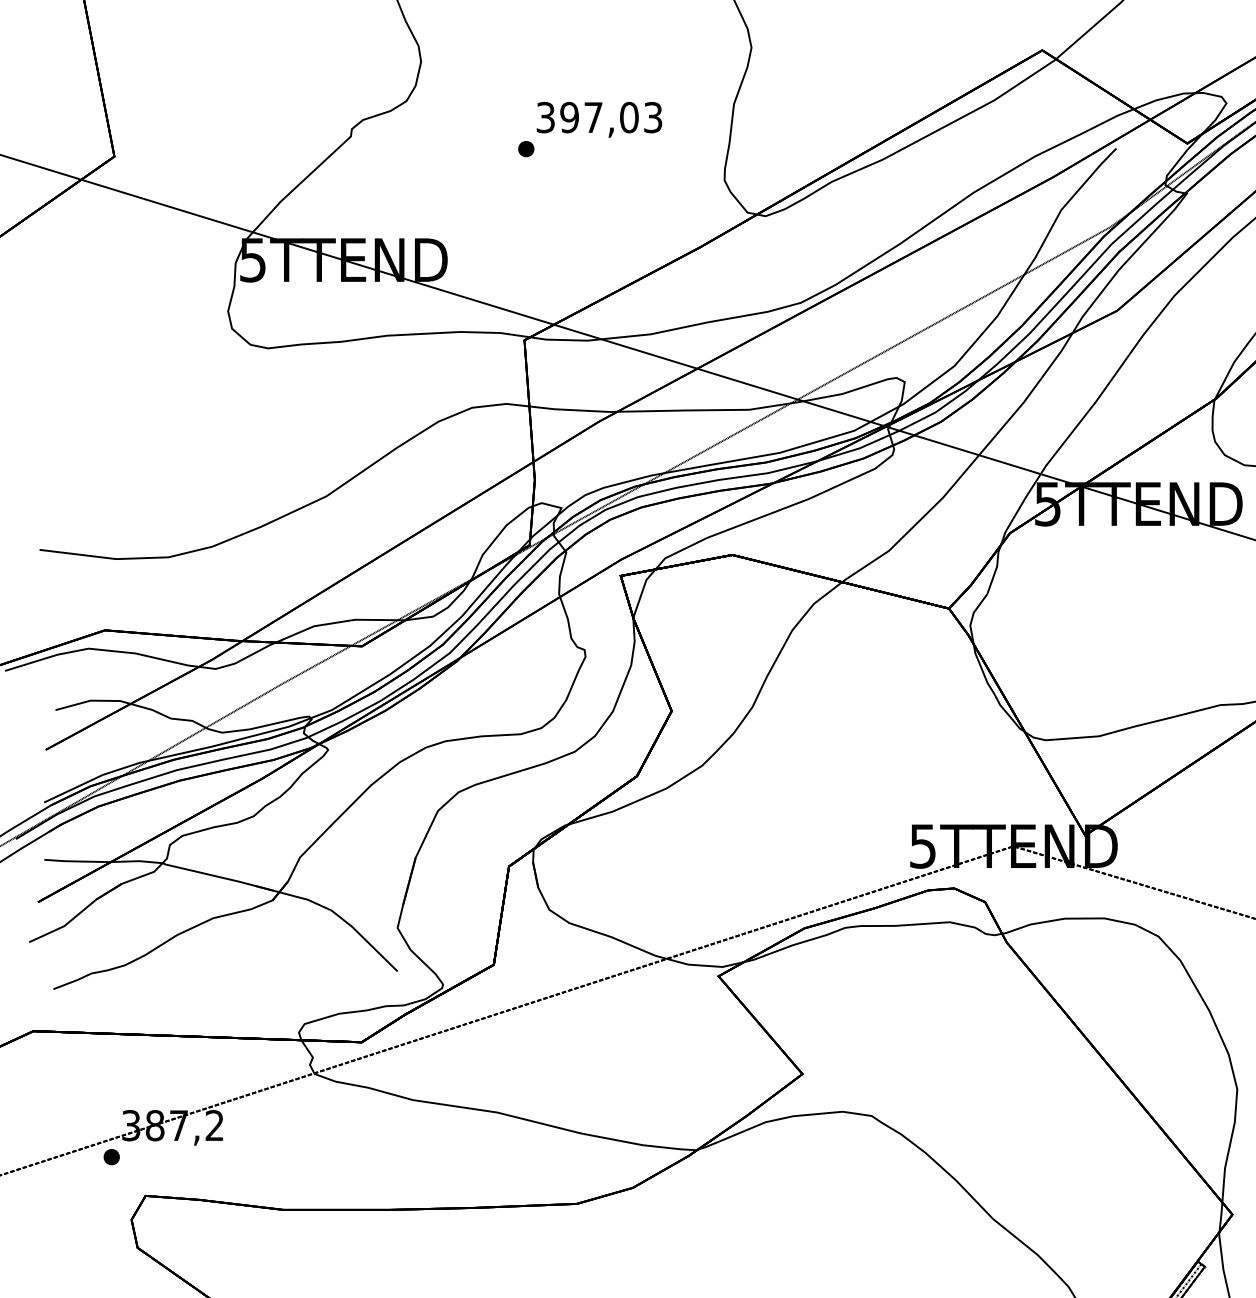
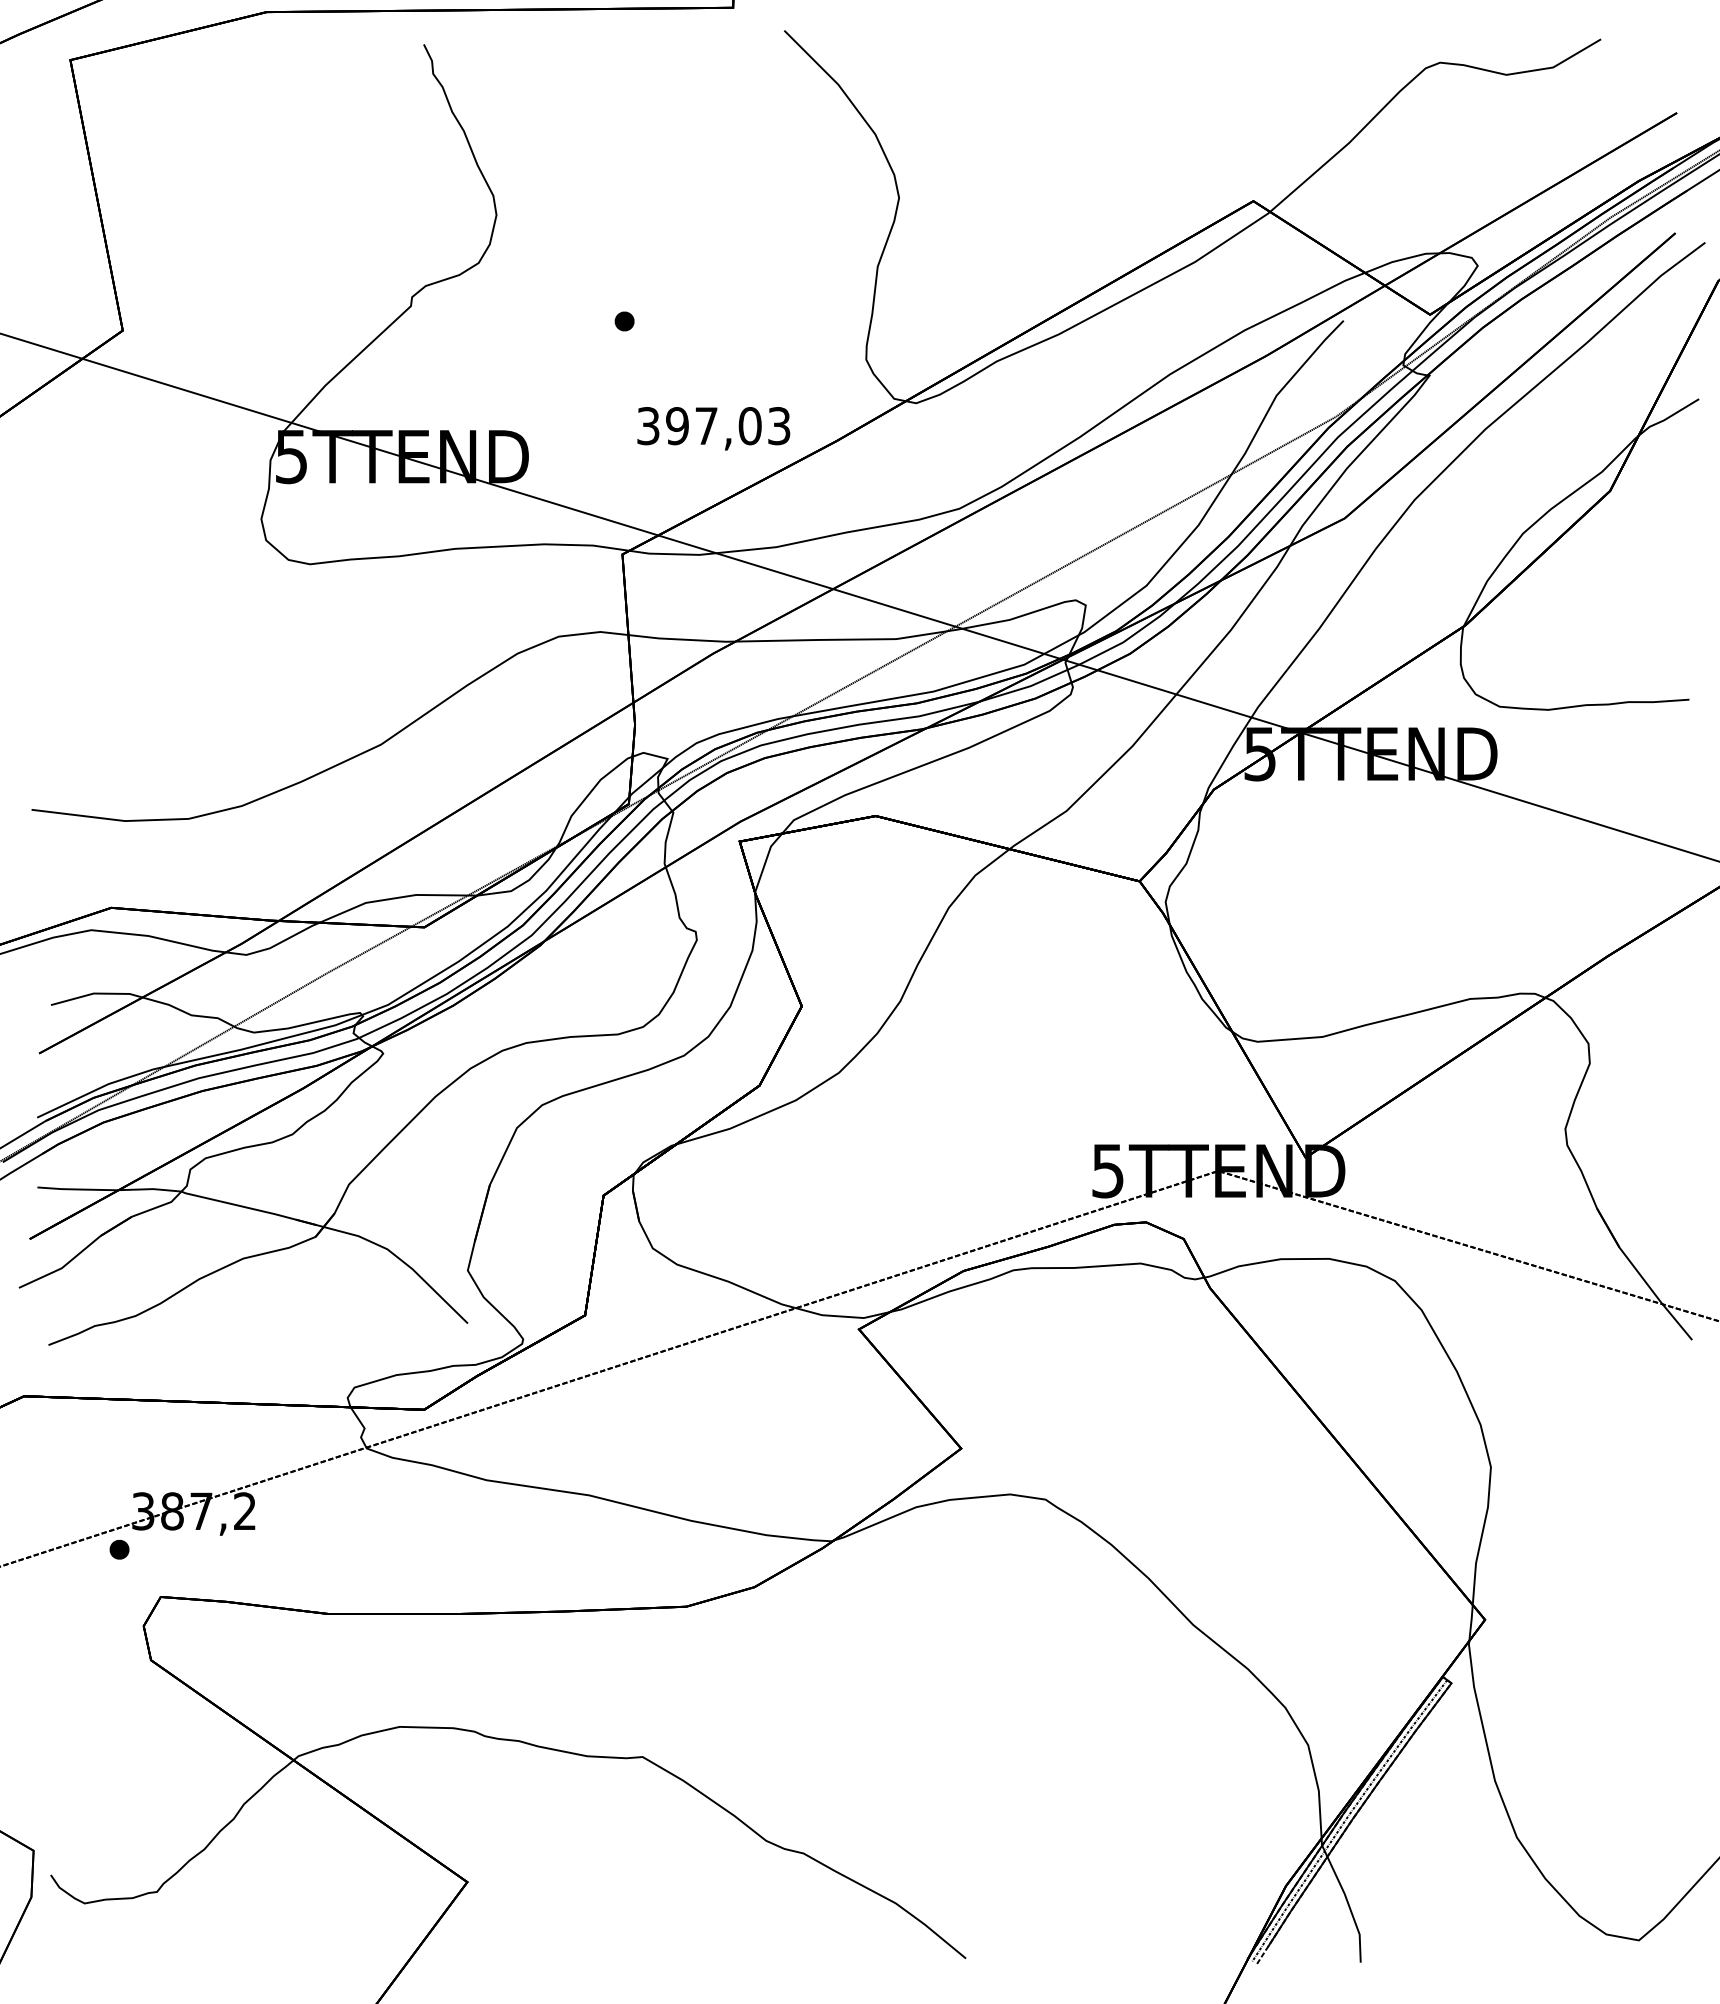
text: (599, 119) -> (713, 428), moved

